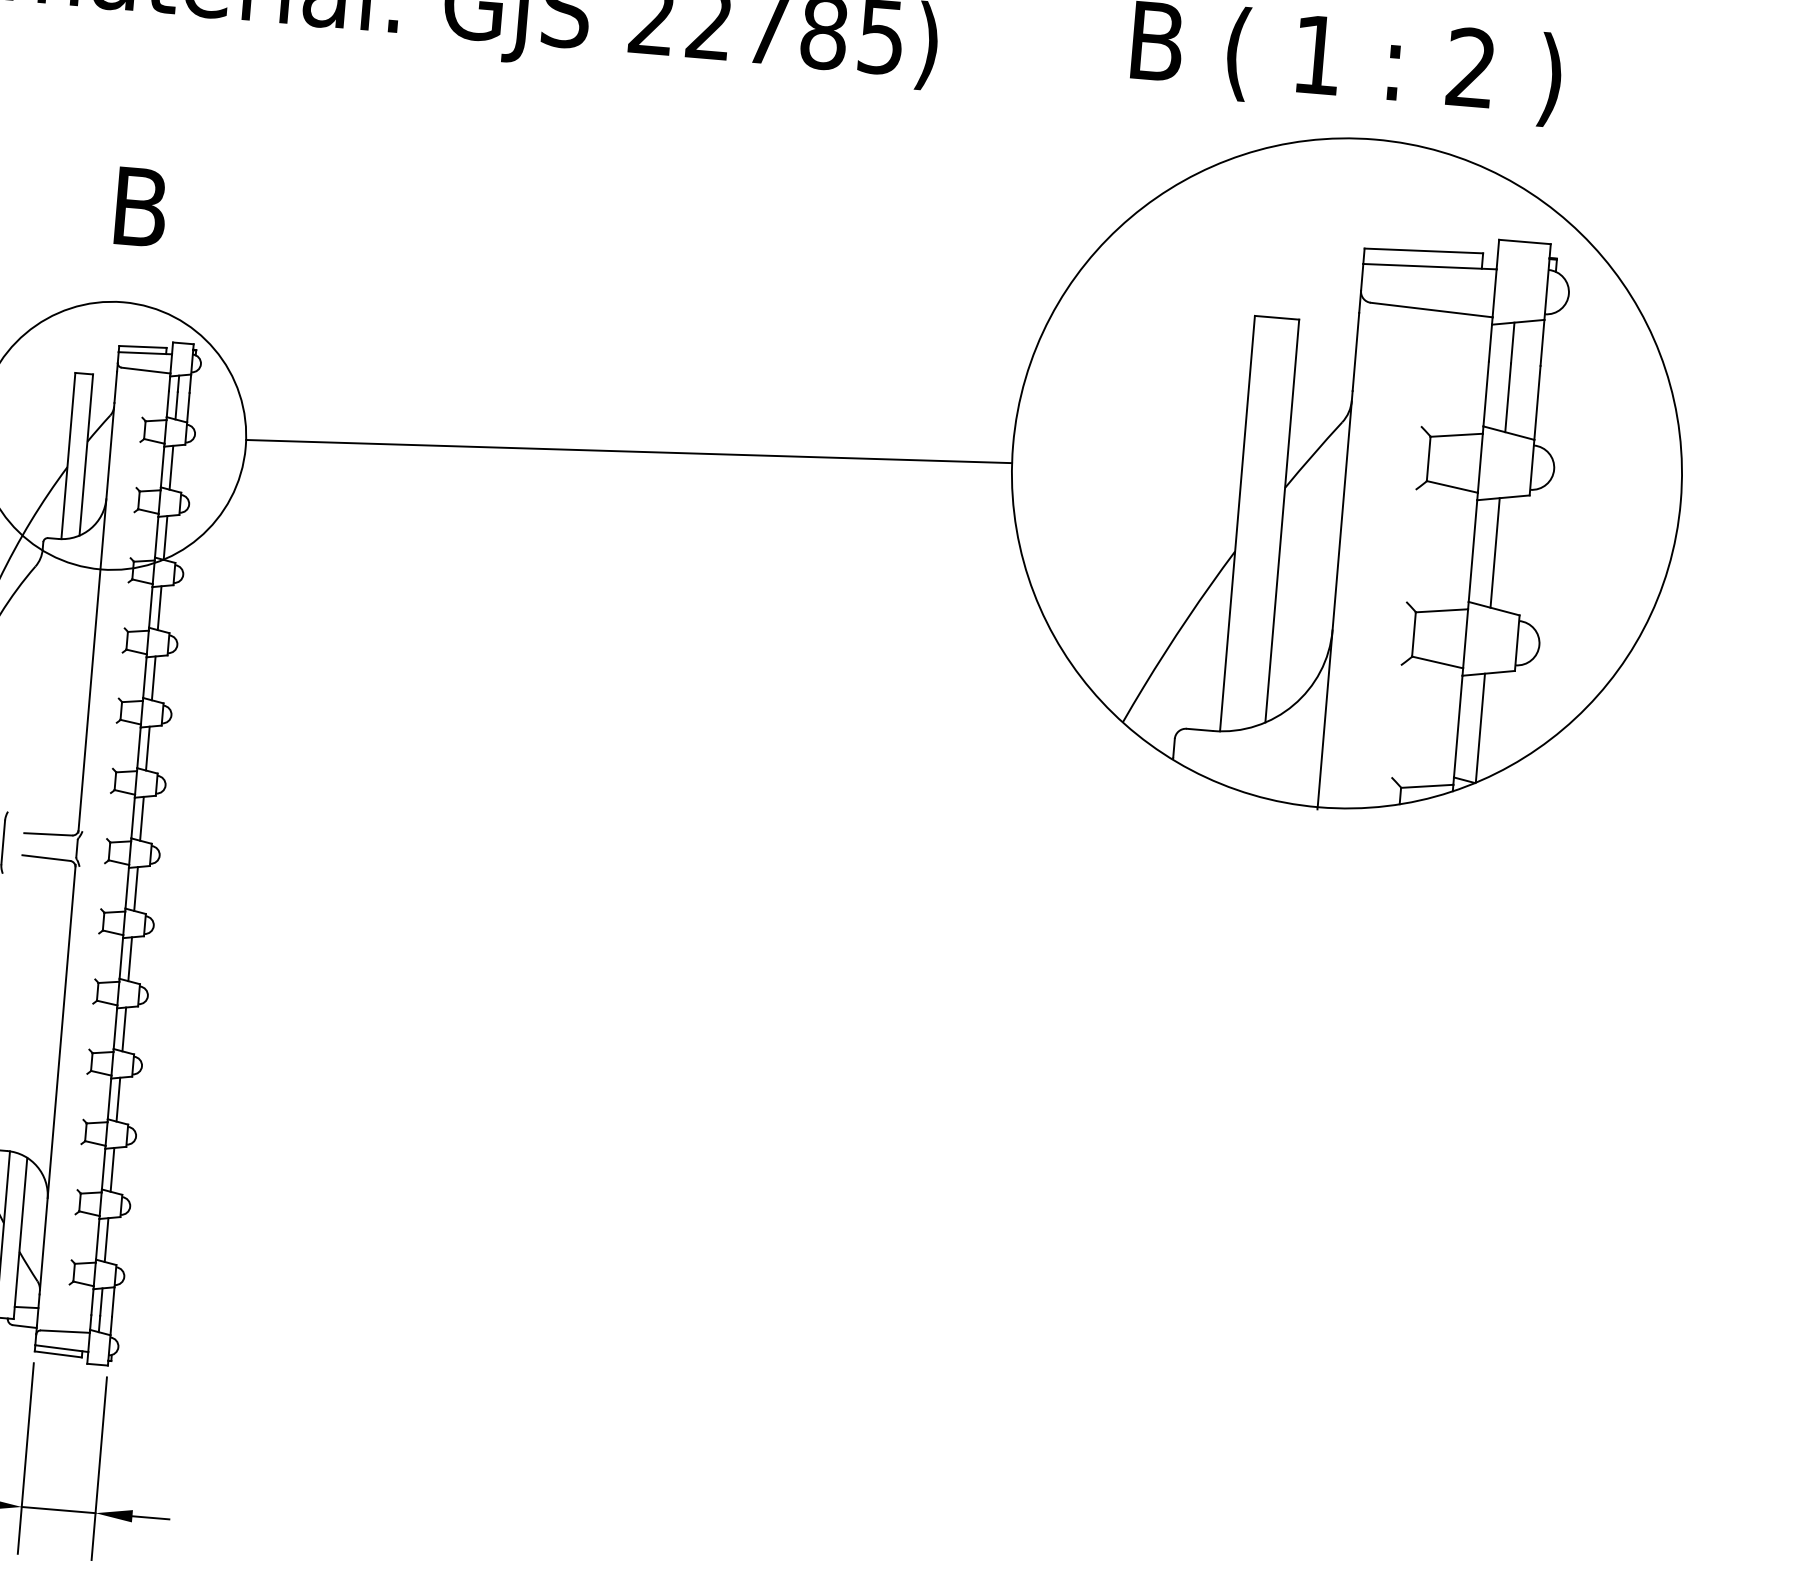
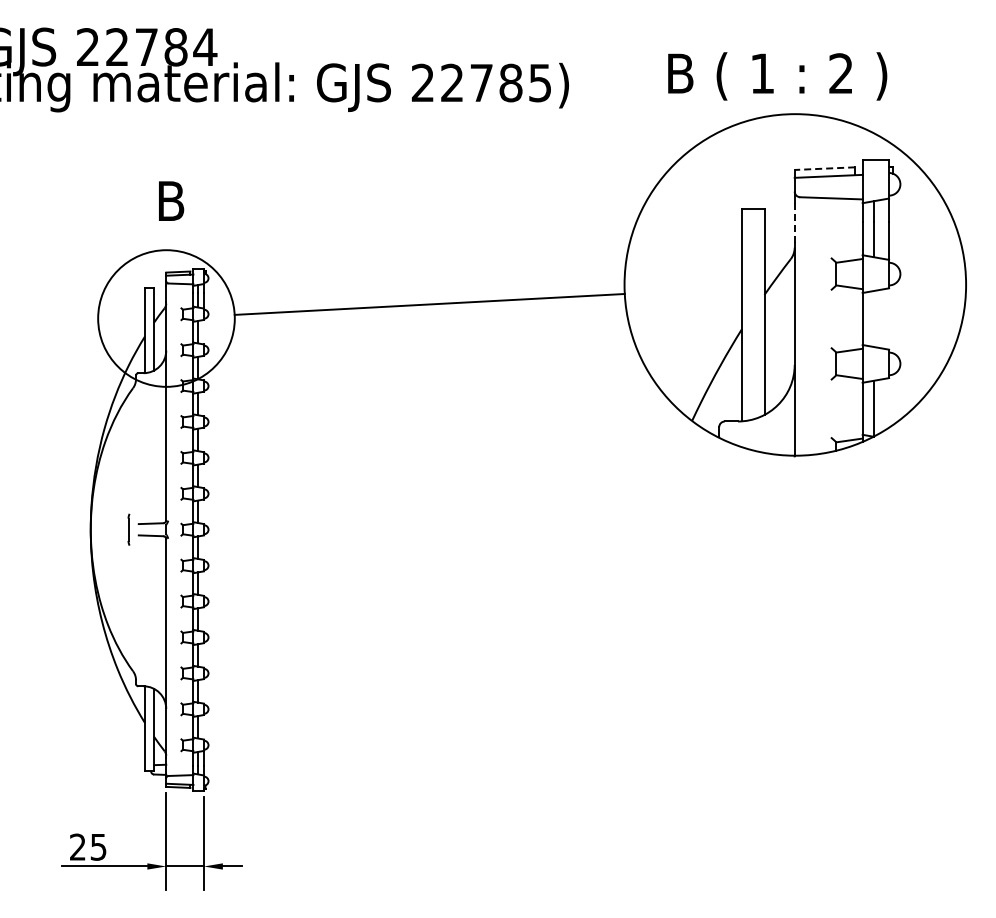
line: (1423, 250) -> (824, 168), solid -> dashed
line: (1355, 351) -> (794, 222), solid -> dashed
line: (1494, 553) -> (873, 319), removed

